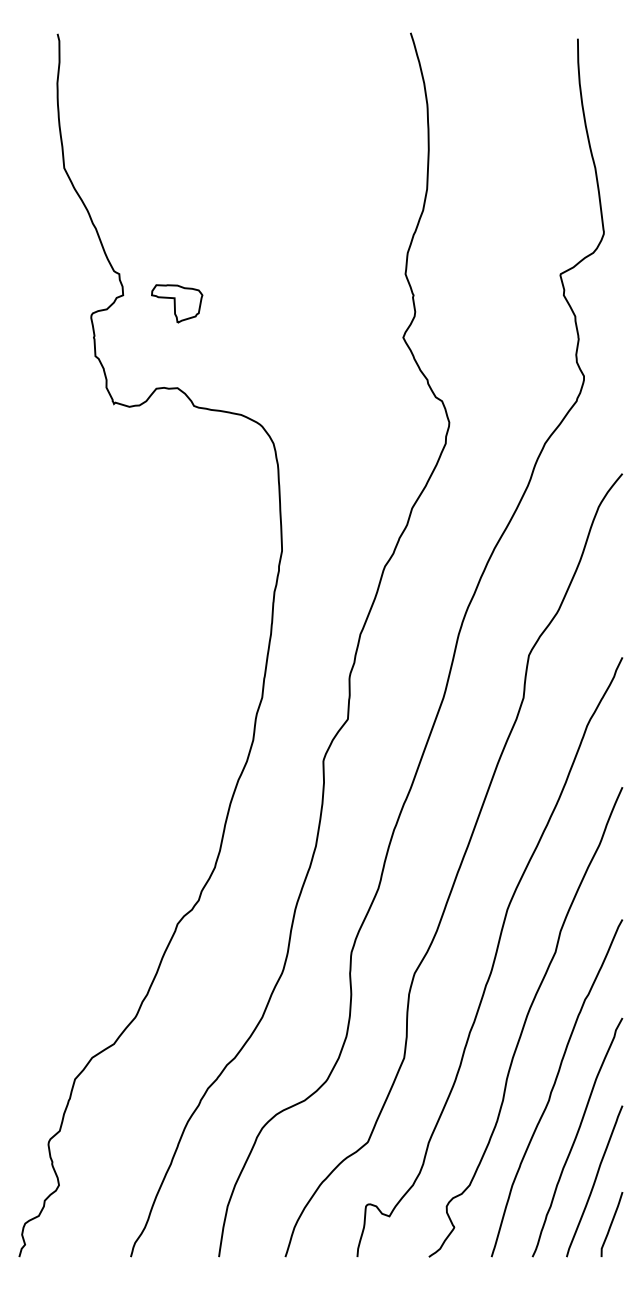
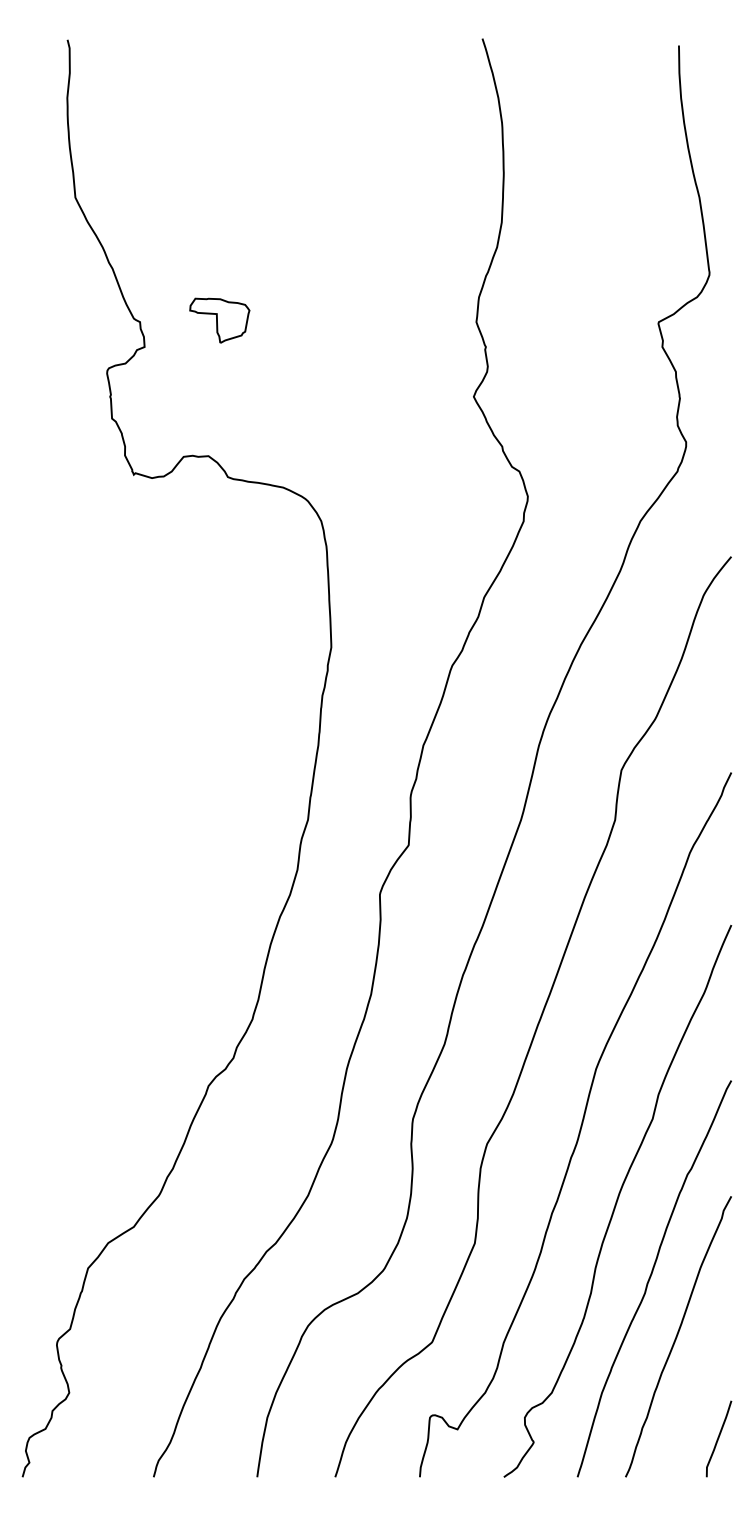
part: (177, 303) -> (220, 320), moved
curve: (594, 1181) -> (698, 1388), removed

